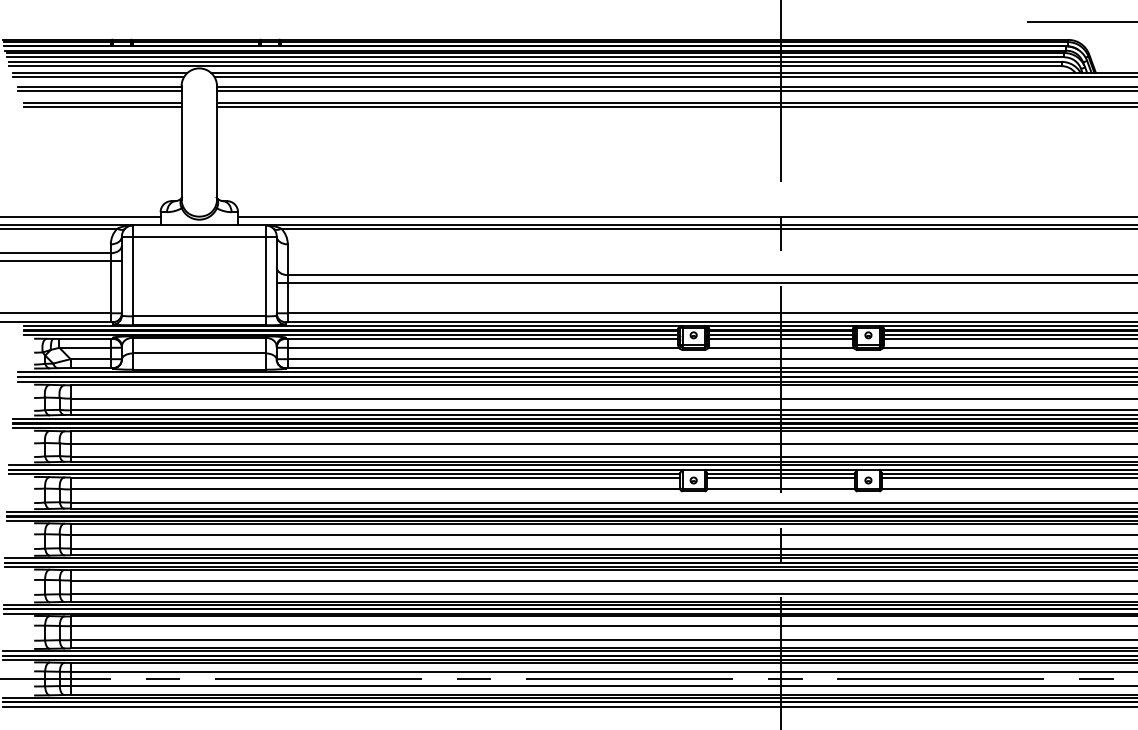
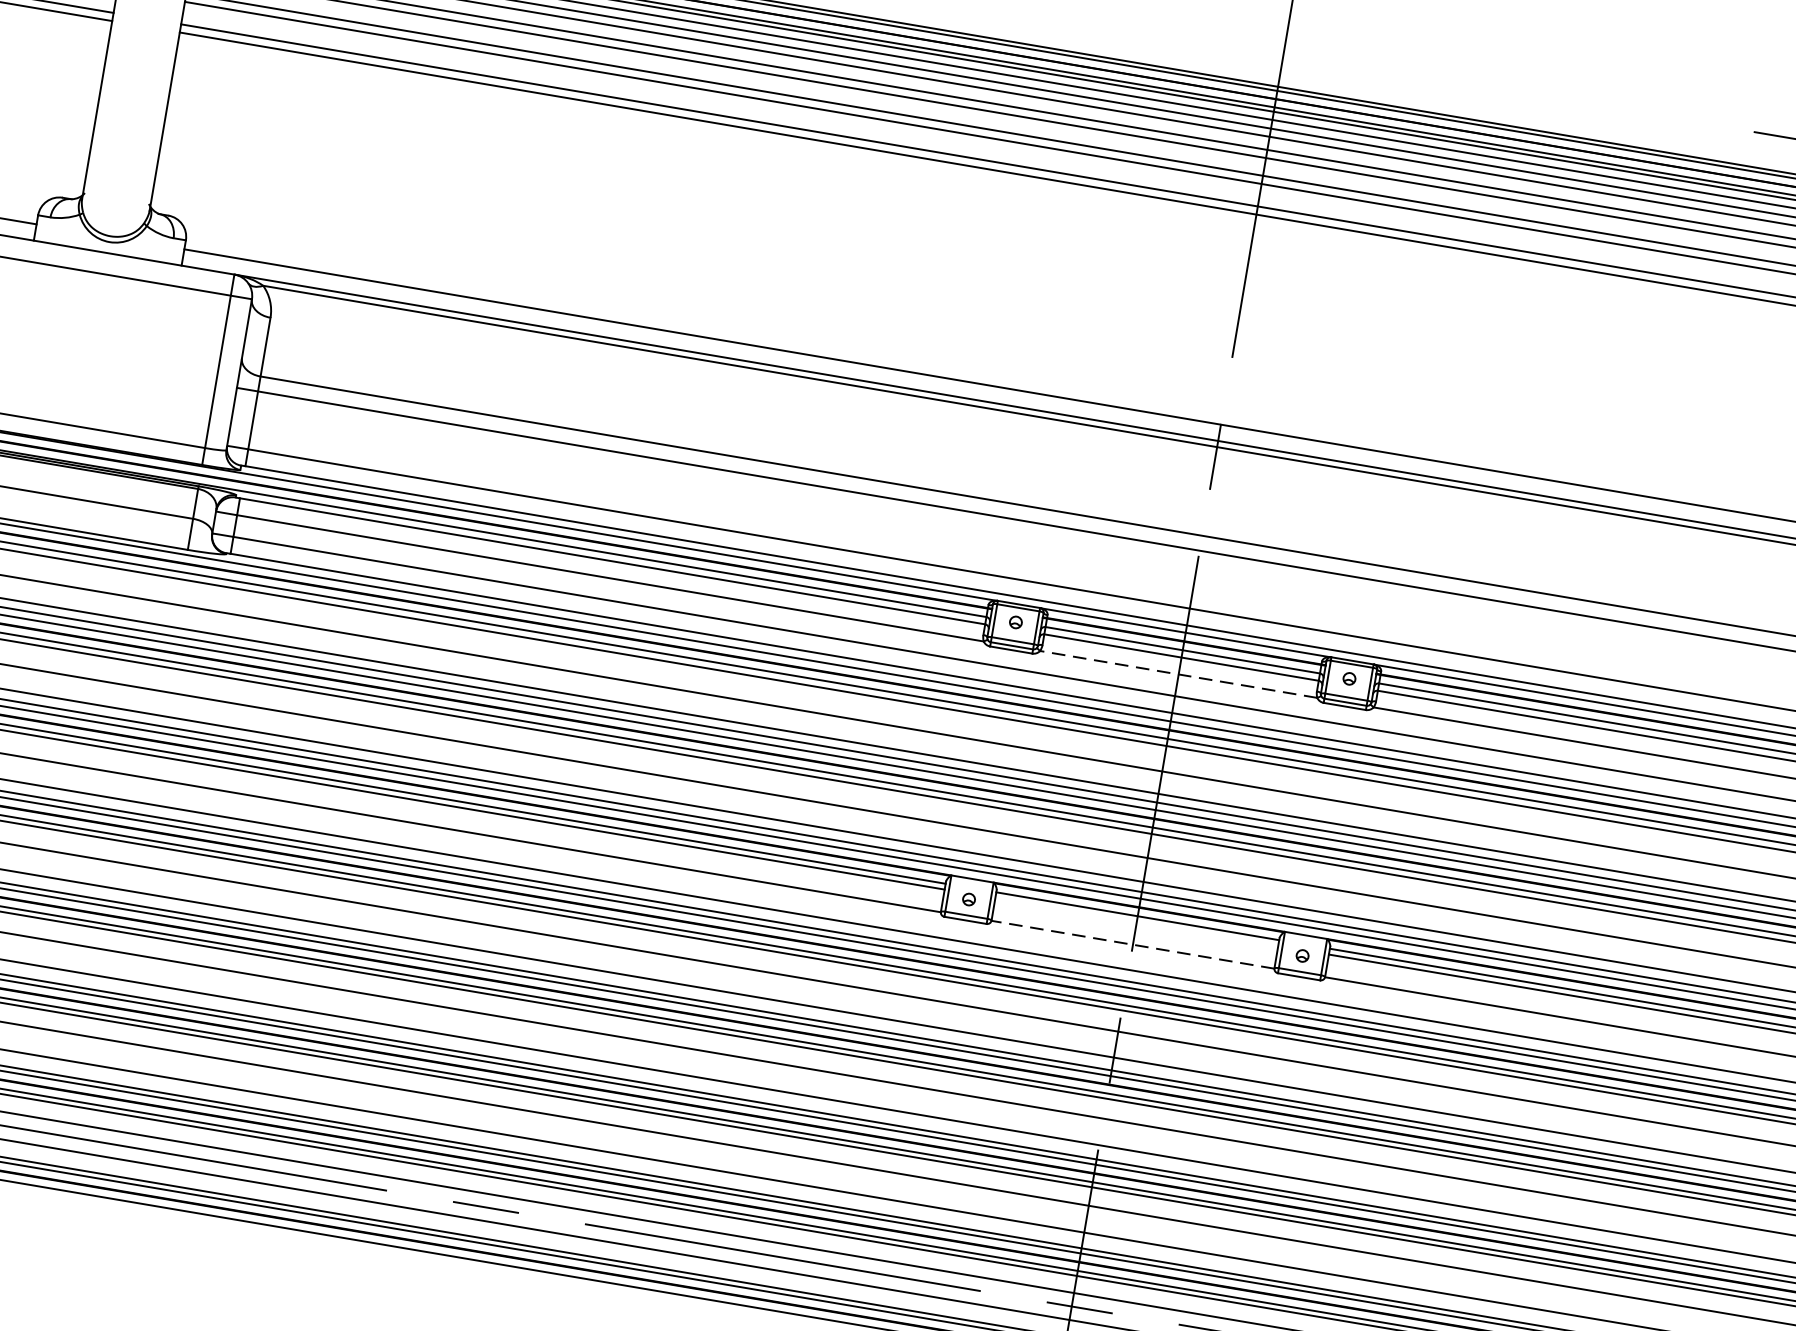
line: (781, 347) -> (1179, 674), solid -> dashed
line: (780, 477) -> (1135, 921), removed
line: (780, 489) -> (1131, 944), solid -> dashed

